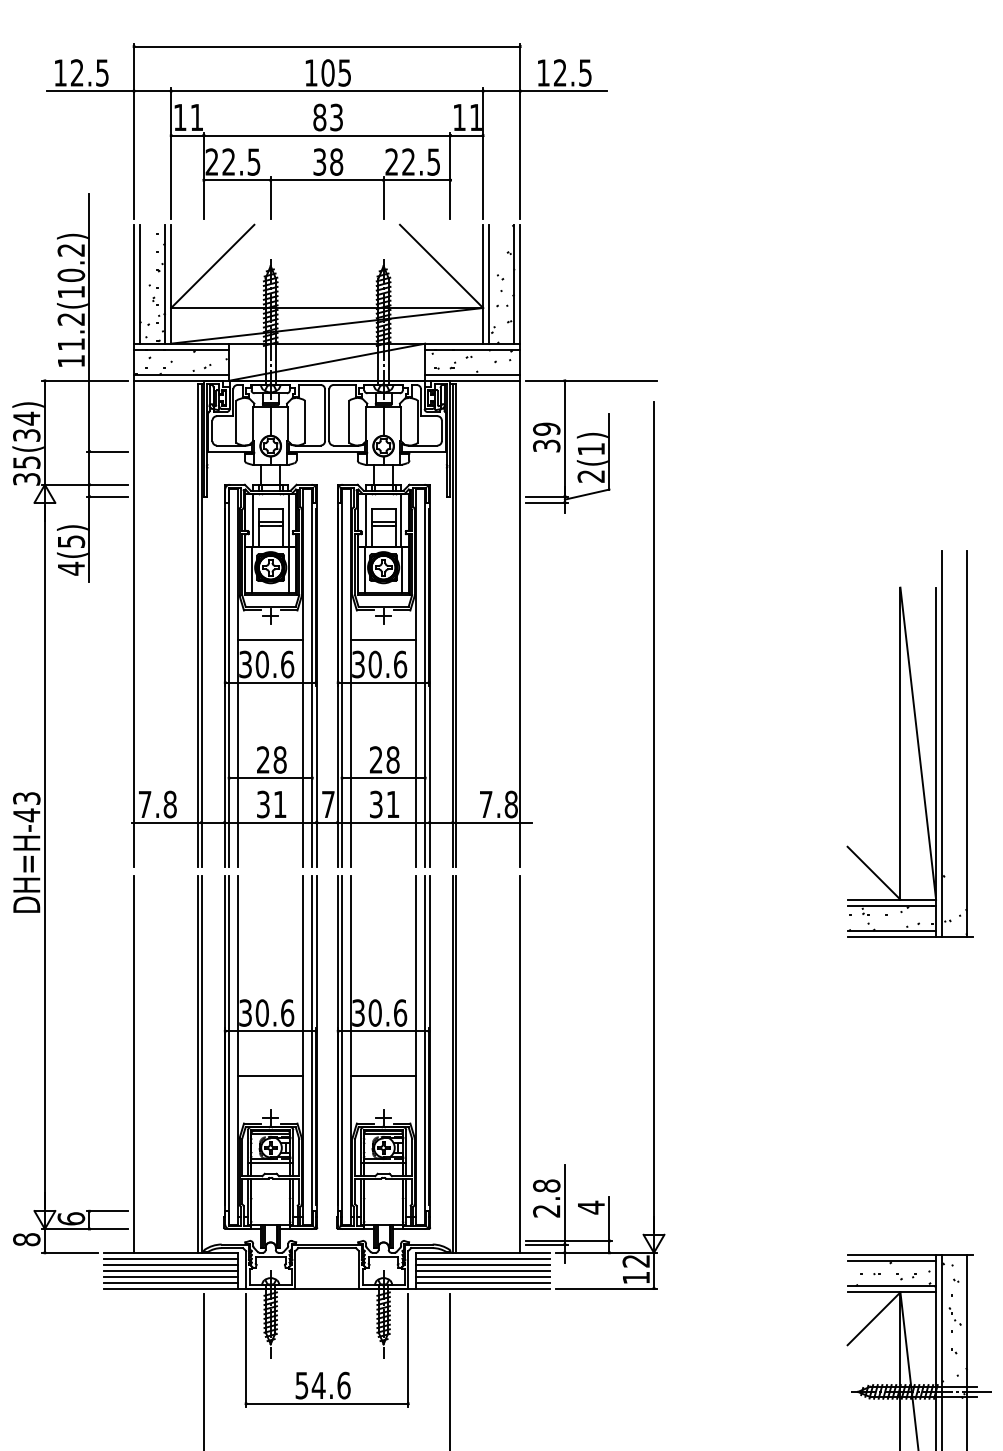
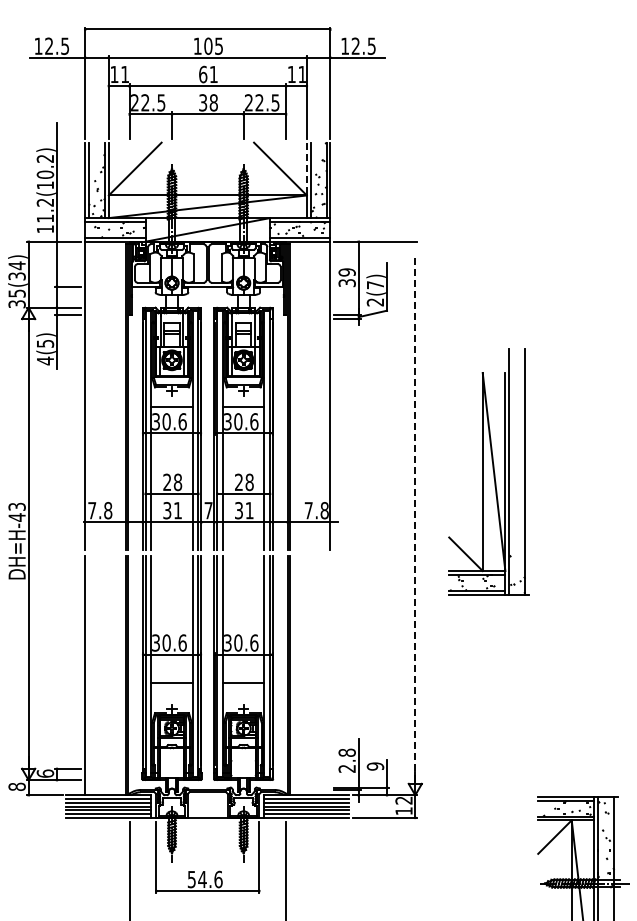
text: (328, 117) -> (208, 74), 83 -> 61
line: (482, 267) -> (306, 169), solid -> dashed
text: (591, 449) -> (375, 285), 2(1) -> 2(7)
part: (909, 742) -> (488, 471), moved
line: (654, 816) -> (415, 518), solid -> dashed
line: (520, 1064) -> (330, 675), removed
text: (591, 1207) -> (375, 766), 4 -> 9

